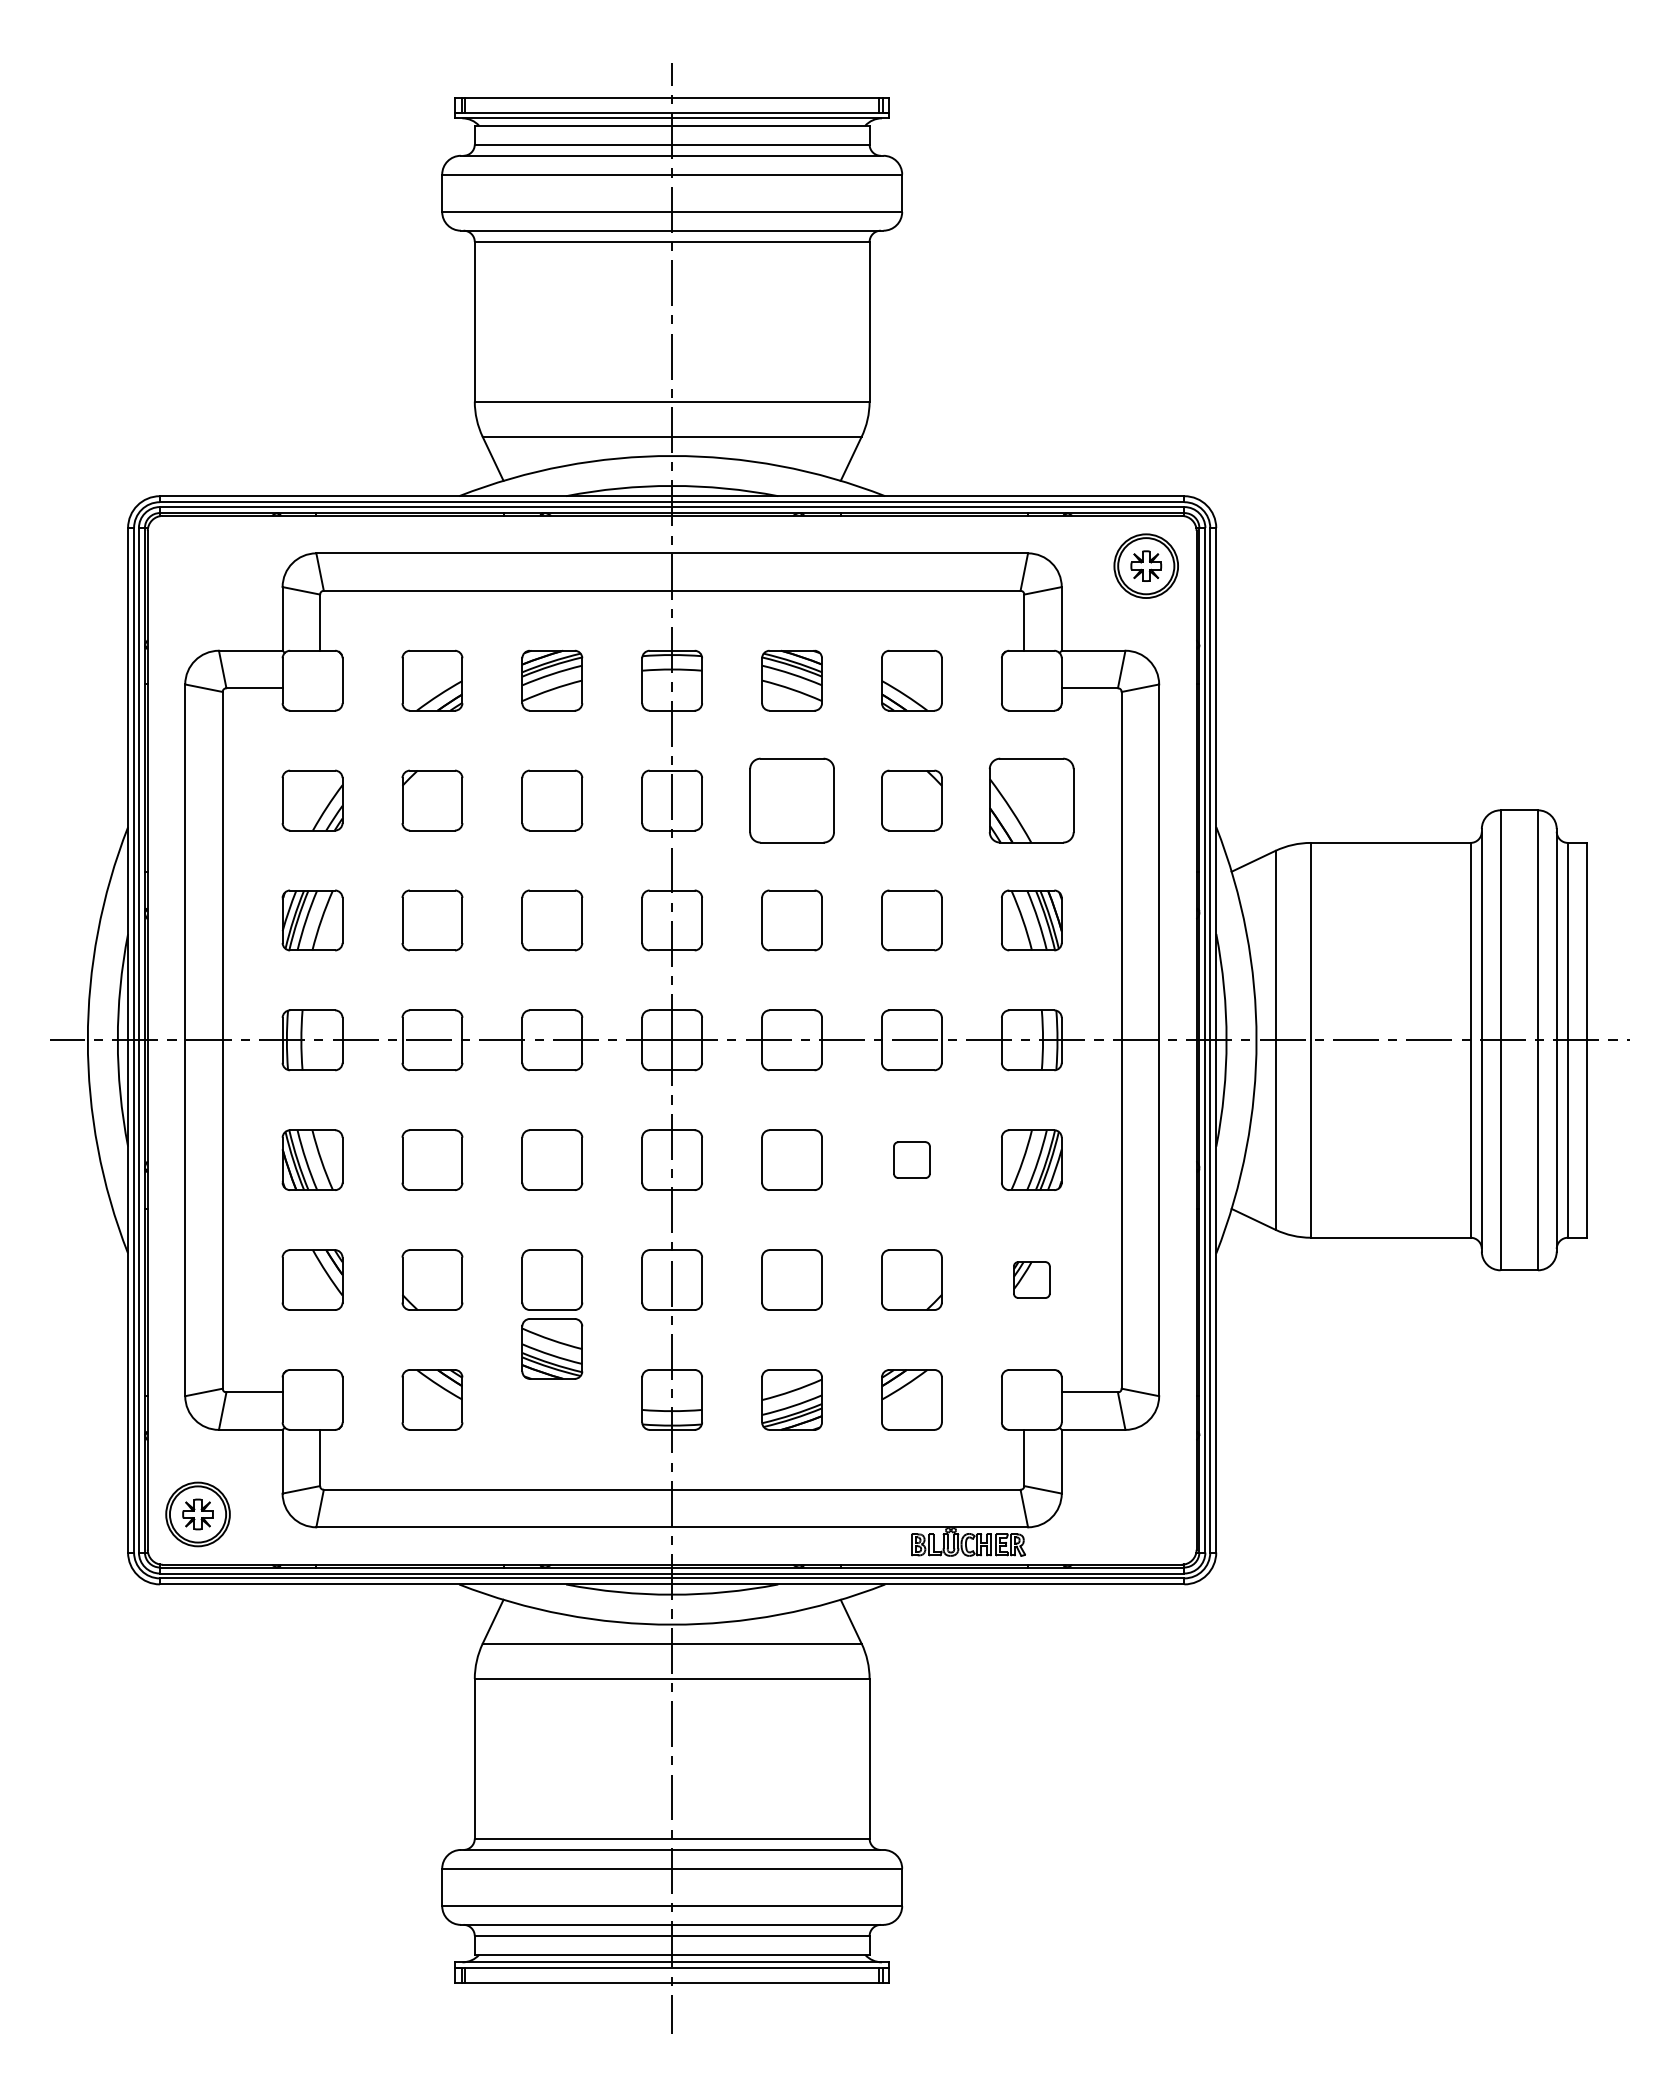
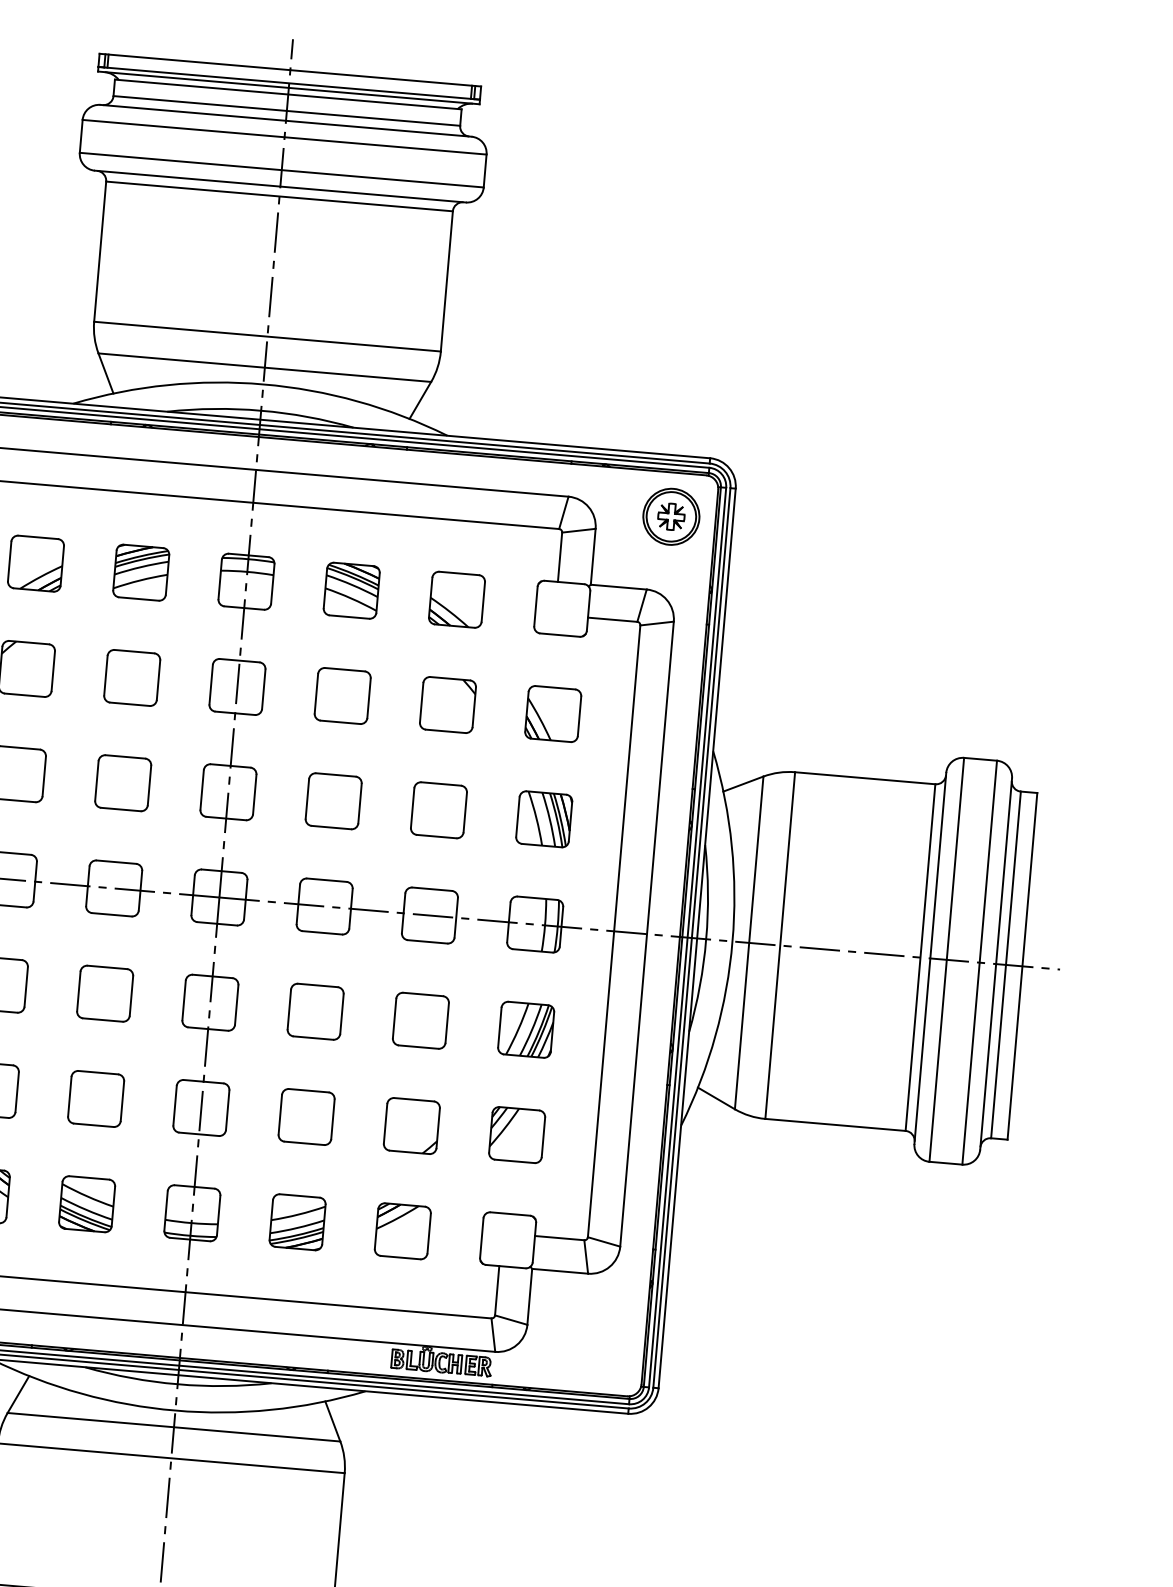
part: (791, 800) -> (342, 695), size x0.71
part: (1031, 800) -> (552, 713), size x0.71
part: (911, 1159) -> (420, 1020), size x1.67
part: (1031, 1279) -> (516, 1134), size x1.67
part: (552, 1348) -> (87, 1203), moved

